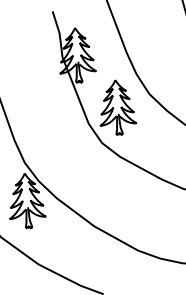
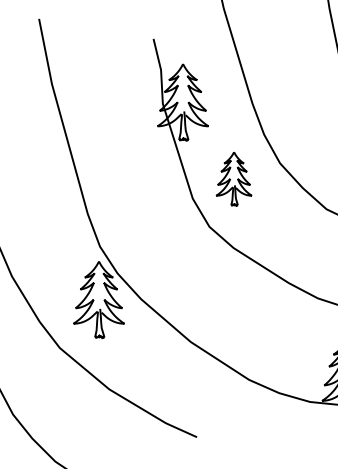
part: (116, 107) -> (233, 179), size x0.7

